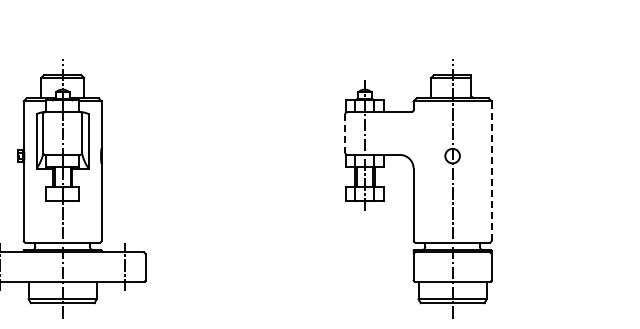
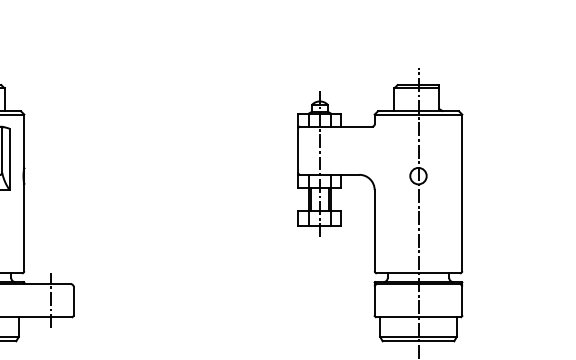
line: (345, 134) -> (298, 151), dashed -> solid
line: (491, 171) -> (462, 193), dashed -> solid

